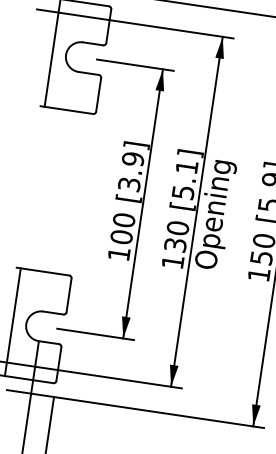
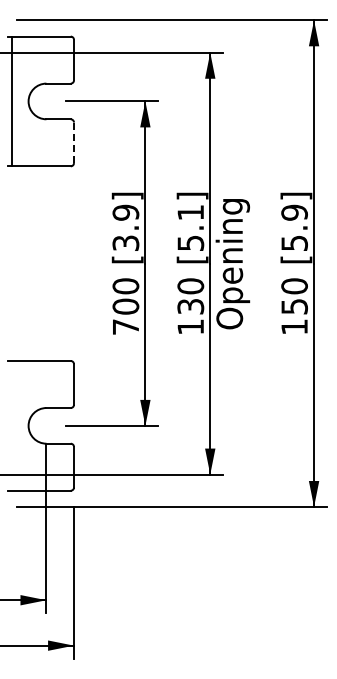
line: (99, 94) -> (74, 142), solid -> dashed
text: (118, 253) -> (125, 326), 100 -> 700
line: (12, 321) -> (12, 425), removed

